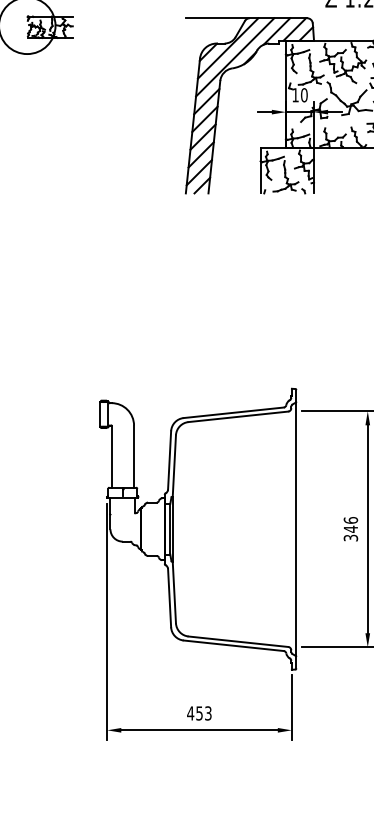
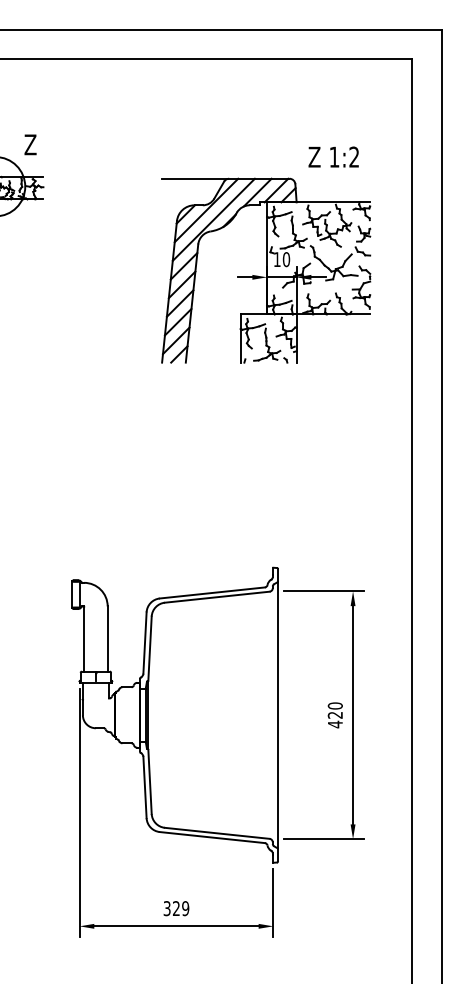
text: (350, 529) -> (334, 715), 346 -> 420
text: (199, 713) -> (176, 908), 453 -> 329

